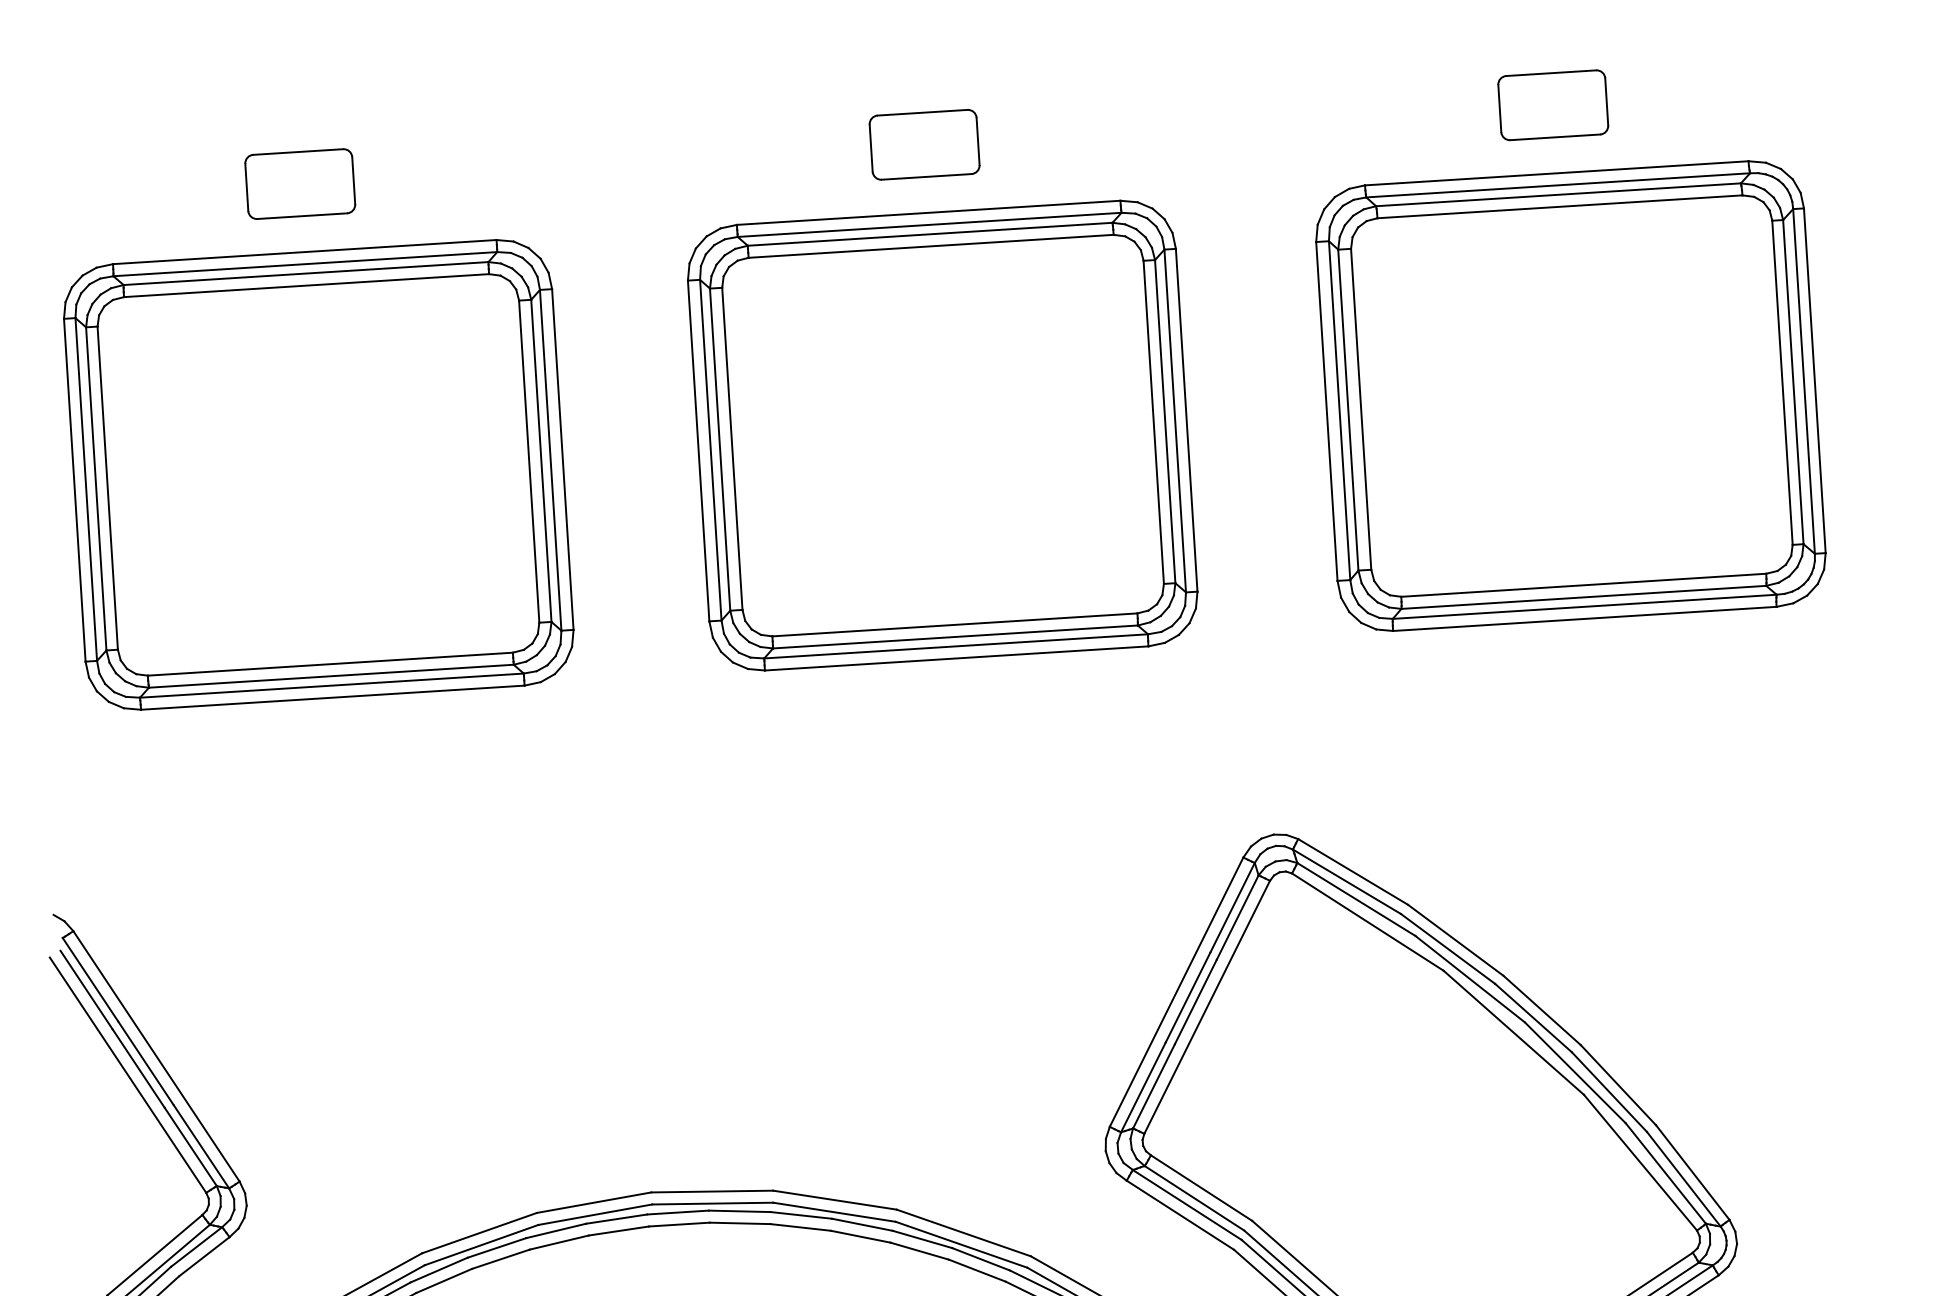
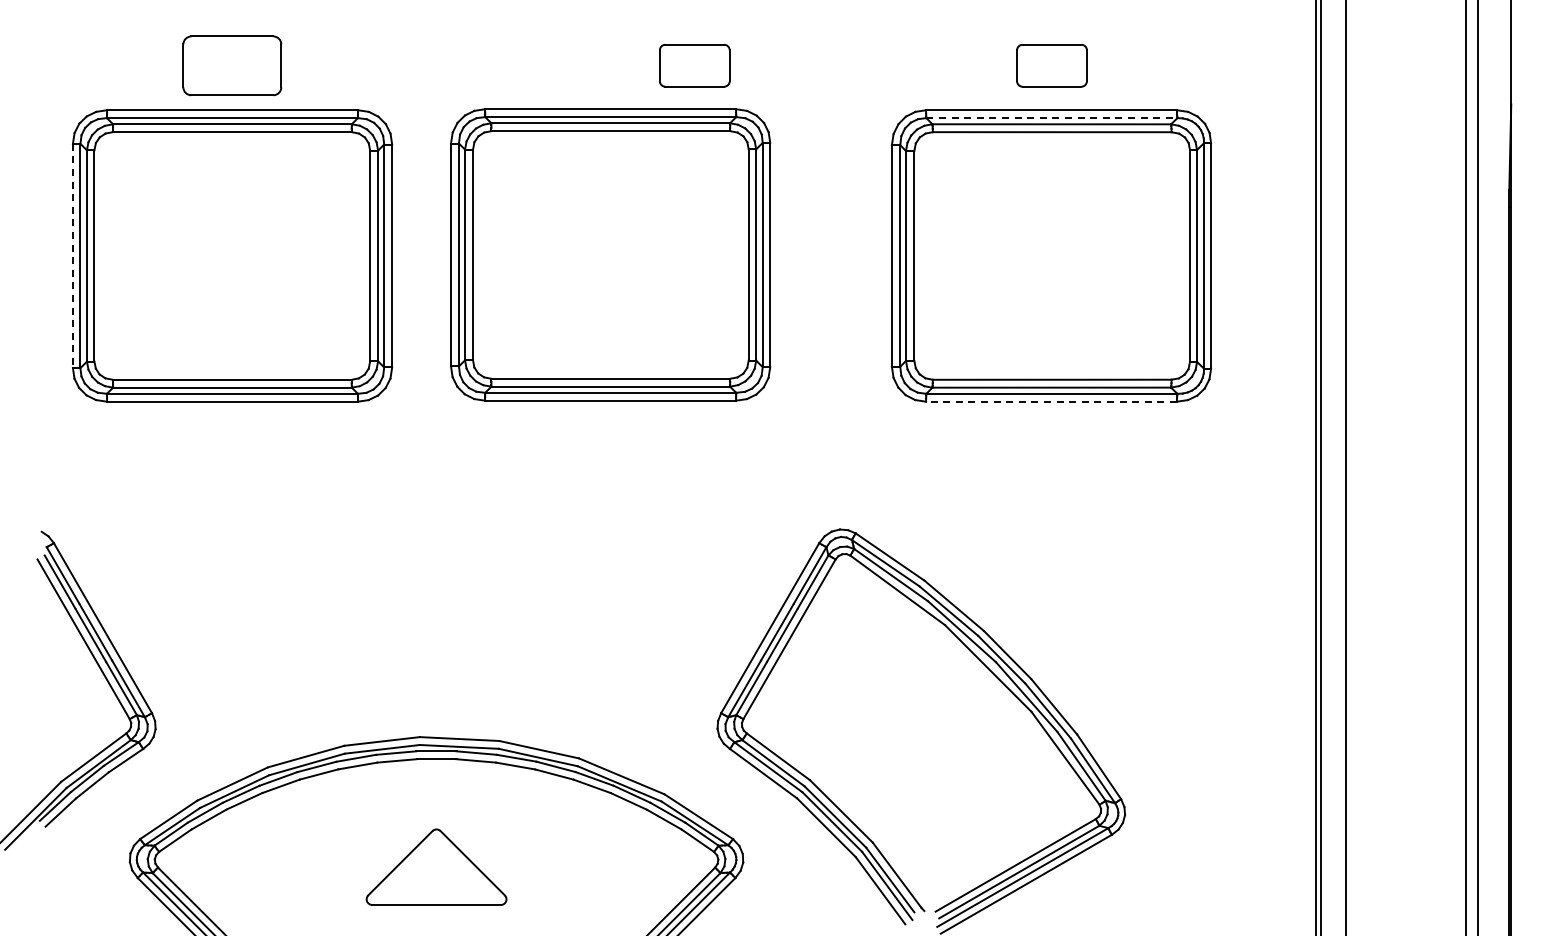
part: (924, 144) -> (694, 65), moved
part: (300, 183) -> (232, 65), size x1.4
line: (1557, 185) -> (1051, 118), solid -> dashed
part: (942, 434) -> (610, 254), moved
line: (74, 491) -> (72, 256), solid -> dashed
line: (1584, 618) -> (1051, 401), solid -> dashed

